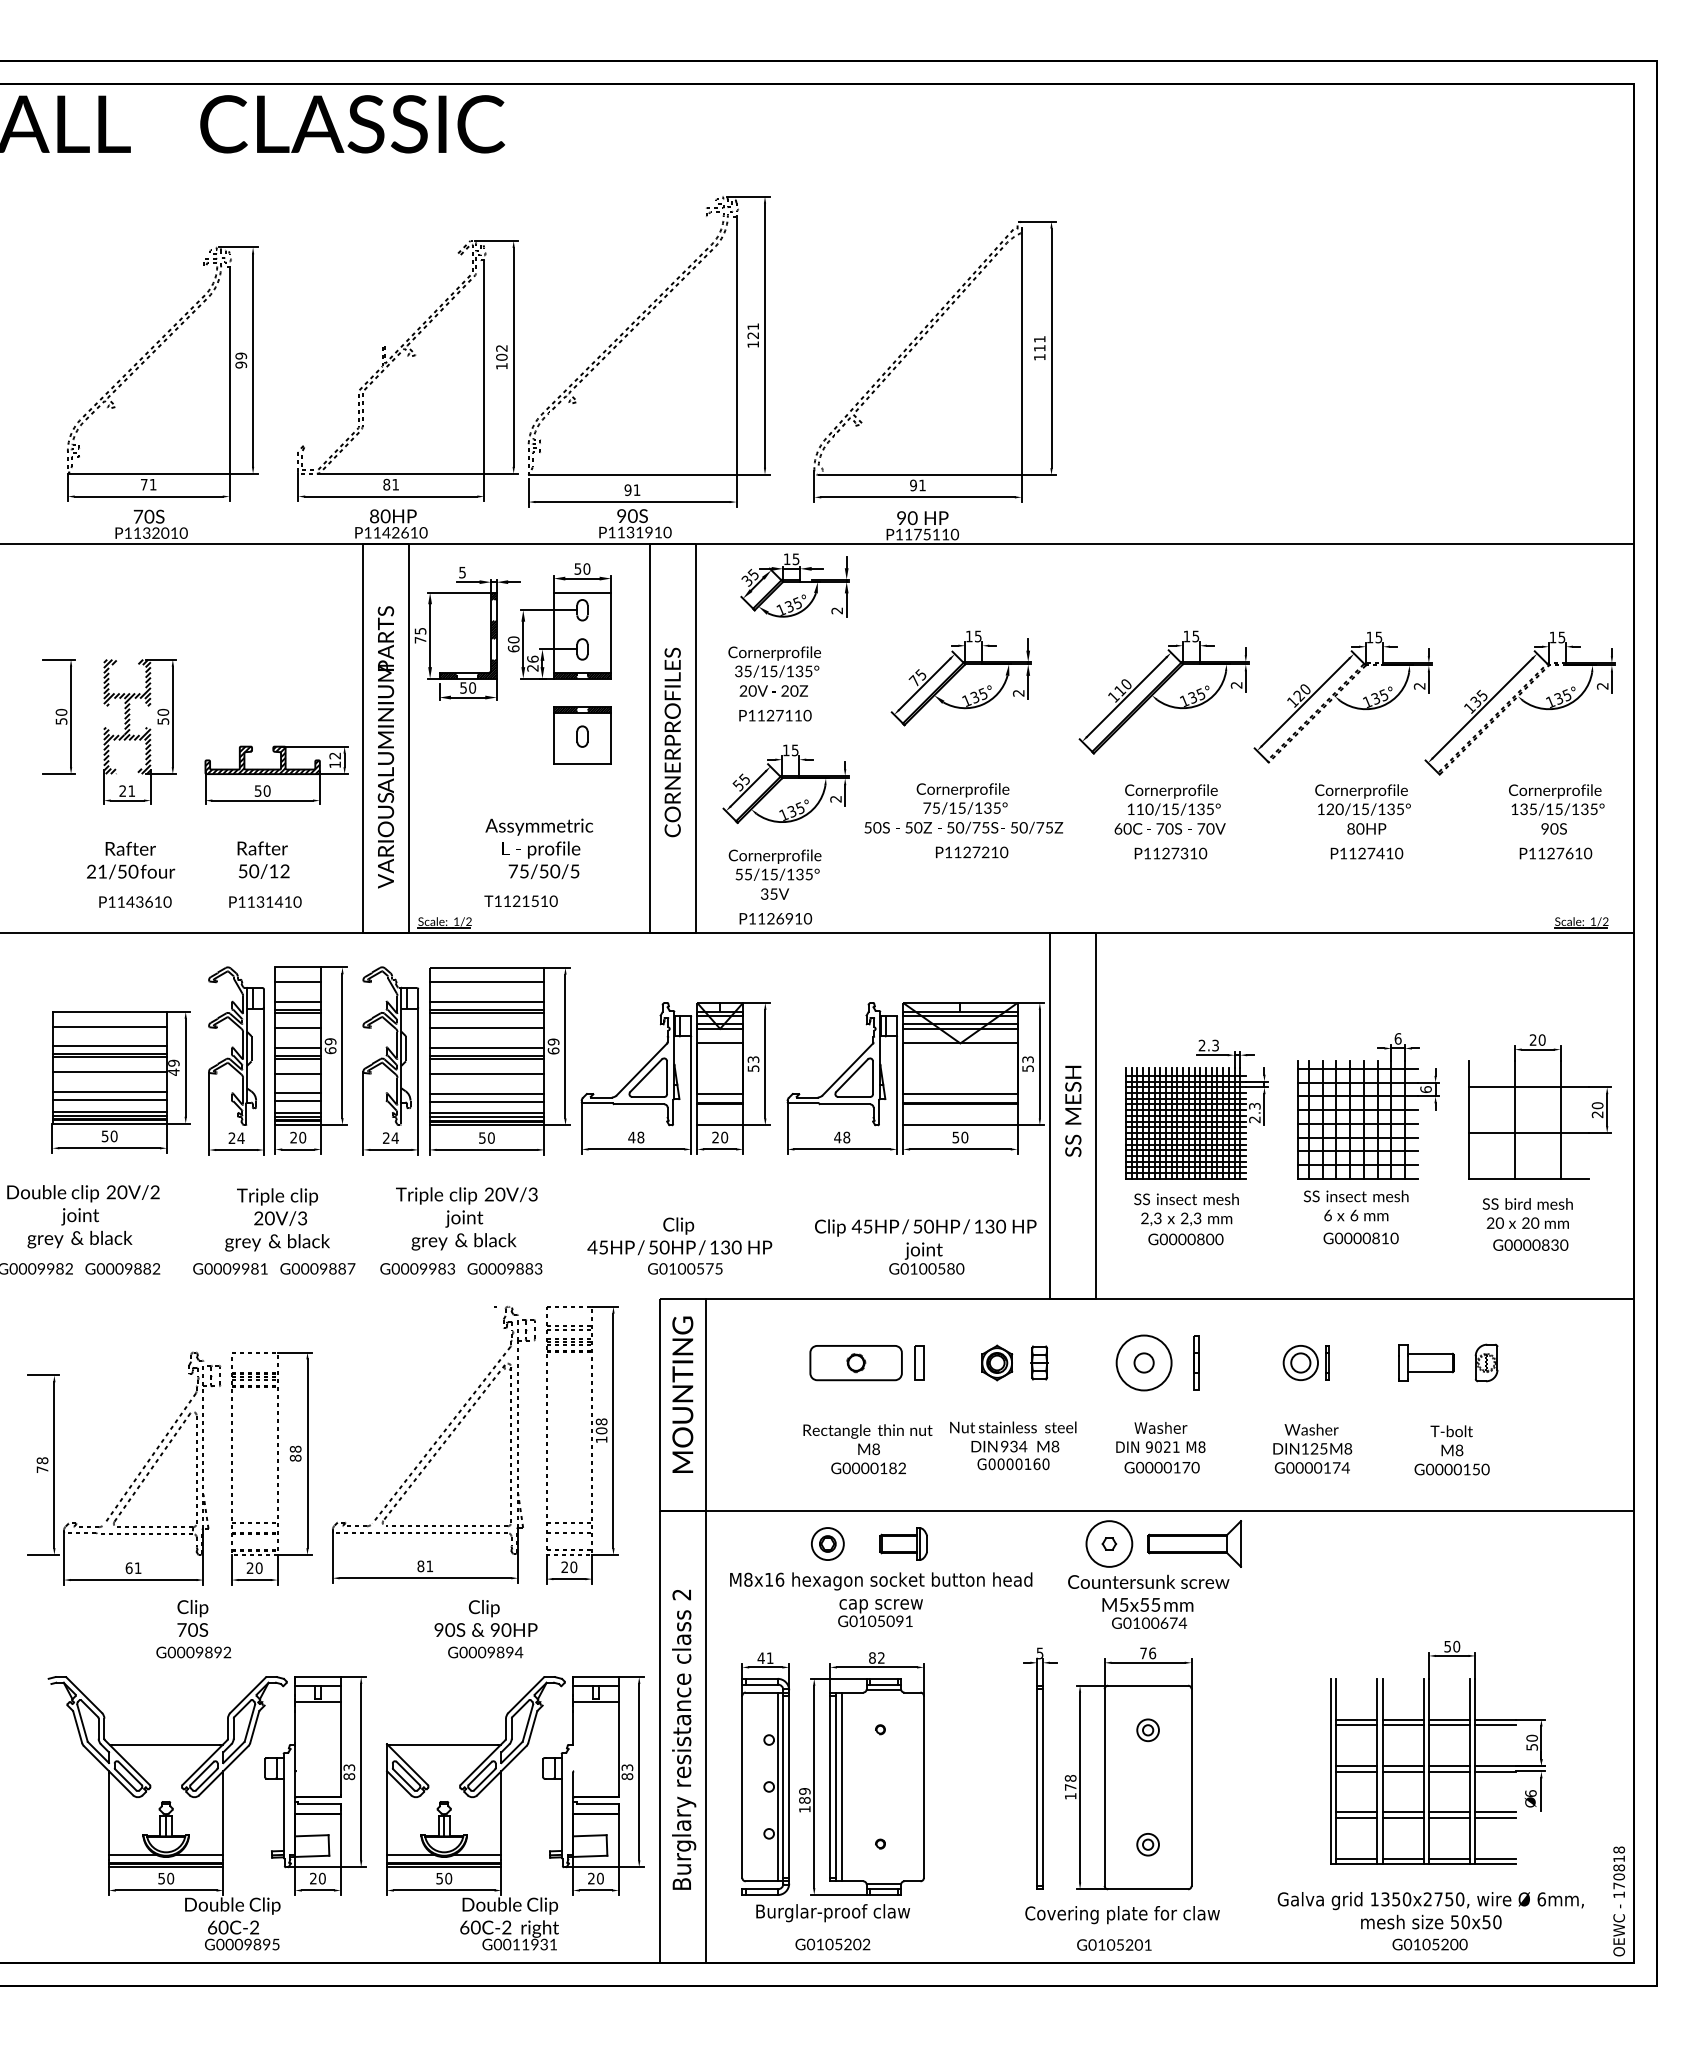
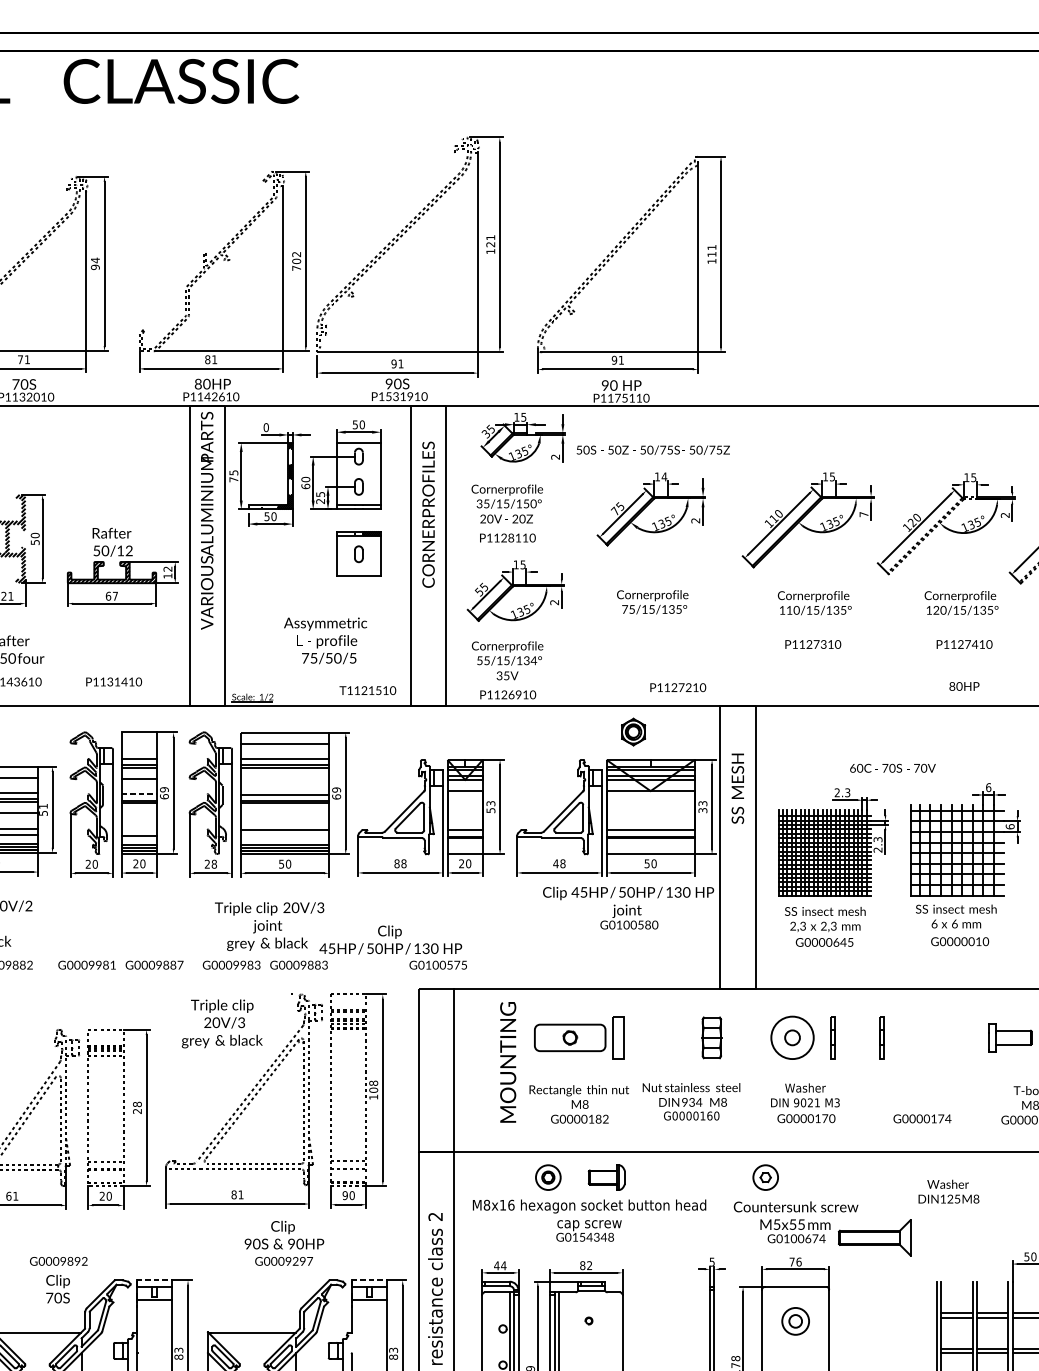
text: (241, 355) -> (95, 259), 99 -> 94
text: (501, 366) -> (296, 268), 102 -> 702
text: (620, 532) -> (388, 396), P1131910 -> P1531910
text: (462, 572) -> (266, 427), 5 -> 0
text: (977, 636) -> (663, 476), 15 -> 14
text: (532, 658) -> (320, 493), 26 -> 25
text: (803, 671) -> (529, 503), 35/15/135° -> 35/15/150°
hatch: (448, 675) -> (255, 507), removed
hatch: (565, 675) -> (345, 507), removed
hatch: (599, 675) -> (372, 507), removed
text: (1236, 685) -> (863, 514), 2 -> 7
hatch: (565, 709) -> (345, 533), removed
text: (779, 715) -> (511, 537), P1127110 -> P1128110
text: (672, 742) -> (428, 514), moved
text: (385, 747) -> (206, 520), moved
text: (262, 790) -> (111, 595), 50 -> 67
text: (963, 827) -> (653, 449), moved
text: (1169, 828) -> (892, 768), moved
text: (1366, 828) -> (964, 686), moved
text: (972, 852) -> (678, 687), moved
text: (263, 859) -> (112, 541), moved
text: (808, 874) -> (533, 660), 55/15/135° -> 55/15/134°
text: (520, 901) -> (367, 690), moved
line: (298, 982) -> (139, 744), removed
line: (486, 1028) -> (284, 779), removed
line: (298, 1047) -> (139, 794), solid -> dashed
text: (173, 1067) -> (43, 809), 49 -> 51
text: (1027, 1068) -> (702, 810), 53 -> 33
line: (298, 1073) -> (139, 814), removed
line: (486, 1074) -> (284, 815), removed
line: (298, 1093) -> (139, 829), removed
line: (486, 1101) -> (284, 835), removed
text: (1073, 1110) -> (738, 788), moved
text: (631, 1137) -> (396, 863), 48 -> 88
text: (240, 1138) -> (94, 864), 24 -> 20
text: (394, 1138) -> (213, 864), 24 -> 28
text: (277, 1219) -> (222, 1023), moved
text: (679, 1236) -> (390, 940), moved
text: (1376, 1238) -> (971, 941), G0000810 -> G0000010
text: (1210, 1239) -> (843, 942), G0000800 -> G0000645
text: (925, 1246) -> (628, 907), moved
part: (919, 1362) -> (619, 1037), size x1.6
part: (997, 1362) -> (633, 731), moved
part: (1039, 1362) -> (711, 1037), size x1.6
part: (1259, 1362) -> (881, 1037), added
part: (1305, 1362) -> (917, 1037), removed
text: (682, 1394) -> (507, 1062), moved
text: (1312, 1438) -> (948, 1191), moved
text: (1201, 1446) -> (836, 1102), M8 -> M3
text: (295, 1457) -> (137, 1110), 88 -> 28
circle: (1109, 1543) -> (765, 1177), size x0.7
part: (1194, 1543) -> (874, 1237), moved
text: (564, 1567) -> (345, 1195), 20 -> 90
text: (192, 1618) -> (57, 1289), moved
text: (890, 1621) -> (596, 1237), G0105091 -> G0154348
text: (509, 1652) -> (302, 1261), G0009894 -> G0009297
text: (769, 1657) -> (503, 1265), 41 -> 44
line: (317, 1677) -> (154, 1280), solid -> dashed
line: (595, 1677) -> (368, 1280), solid -> dashed
part: (1147, 1730) -> (795, 1321), size x1.6

